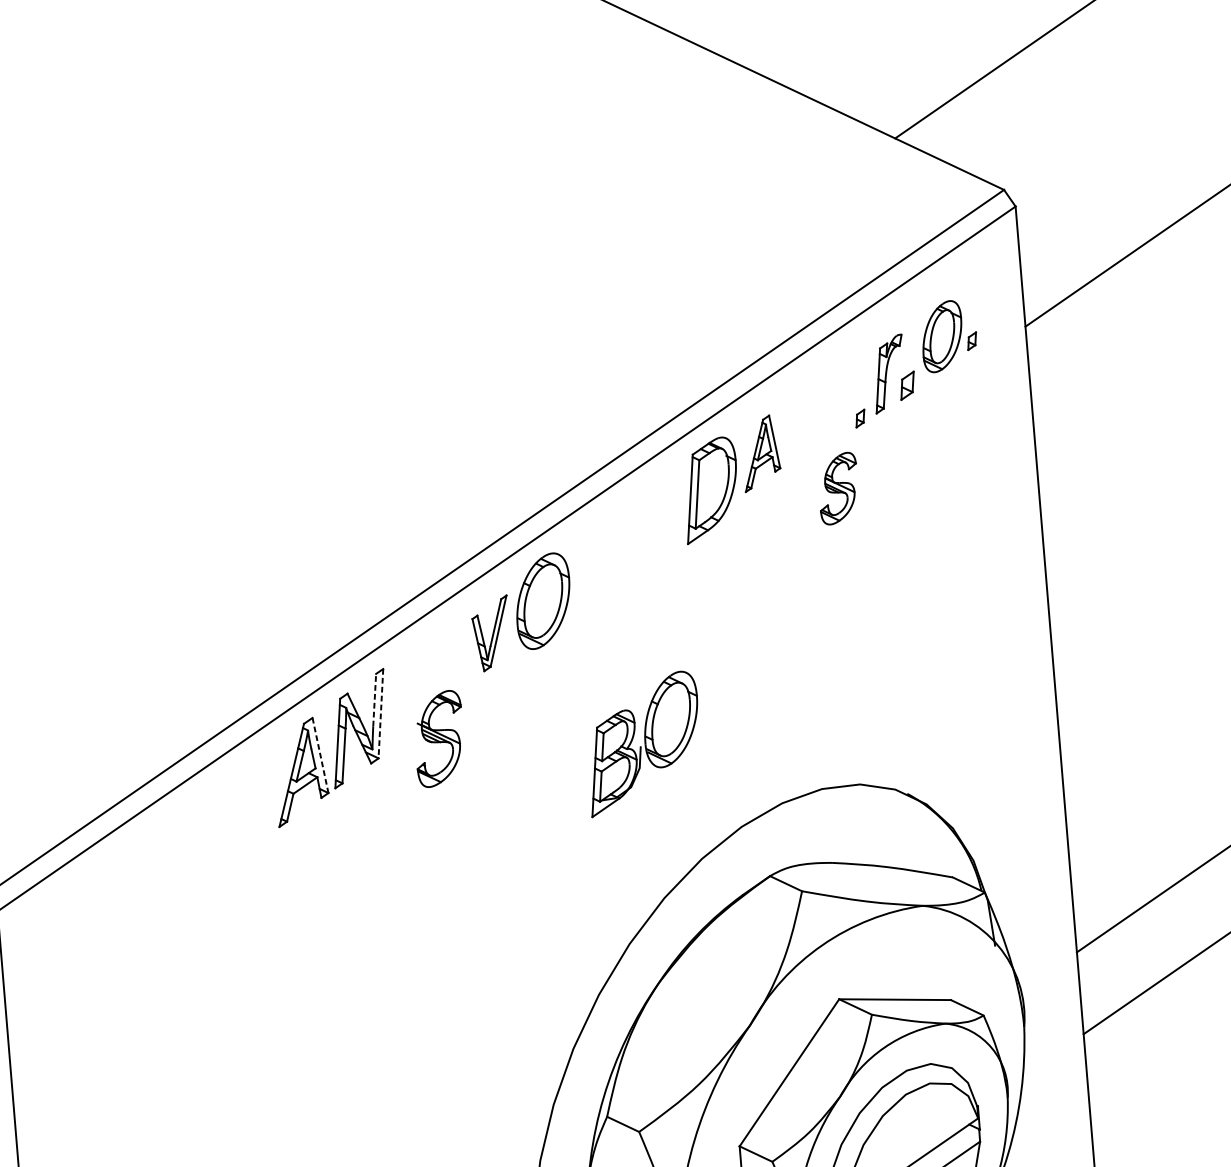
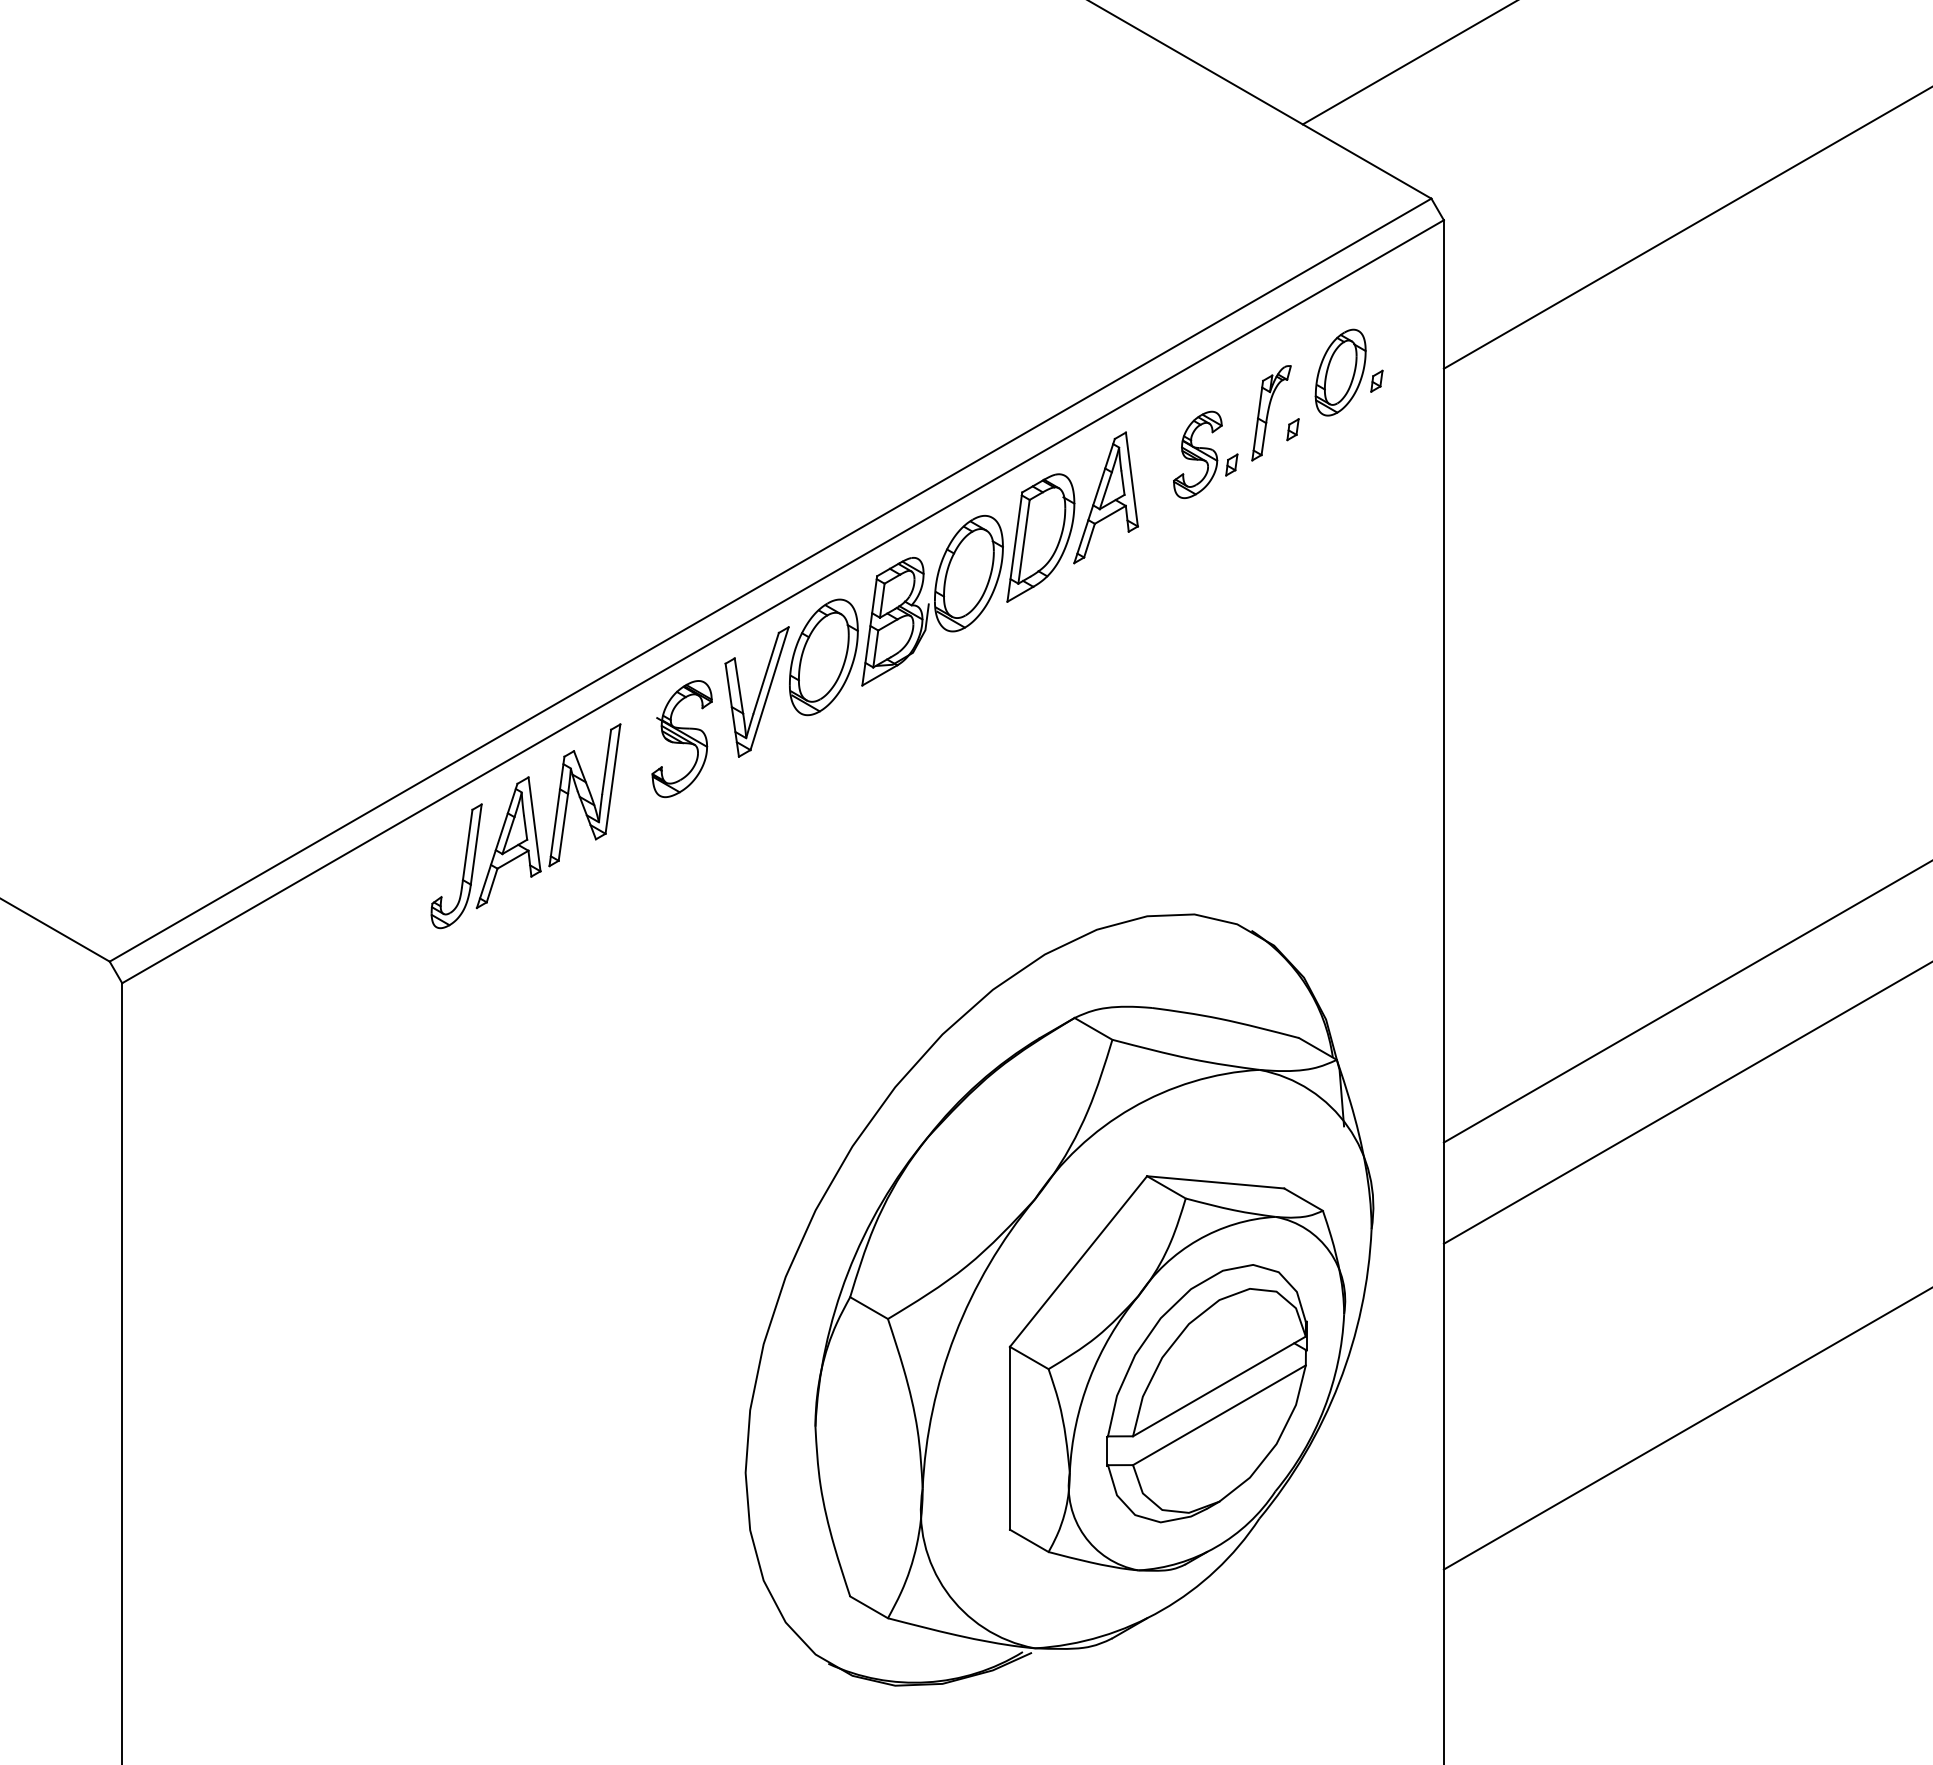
part: (907, 385) -> (1292, 429), size x0.62
part: (760, 453) -> (1105, 497), size x1.43
part: (838, 488) -> (1197, 454), moved
part: (491, 633) -> (756, 691), size x1.43
line: (374, 699) -> (606, 761), dashed -> solid
line: (380, 714) -> (612, 779), dashed -> solid
part: (438, 739) -> (681, 739), moved
part: (643, 743) -> (932, 600), moved
line: (320, 755) -> (534, 824), dashed -> solid
part: (265, 794) -> (463, 866), added

